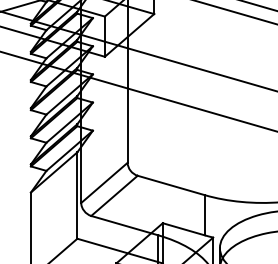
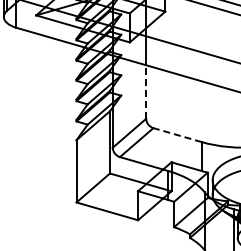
line: (128, 126) -> (146, 92), solid -> dashed
line: (171, 184) -> (177, 134), solid -> dashed

